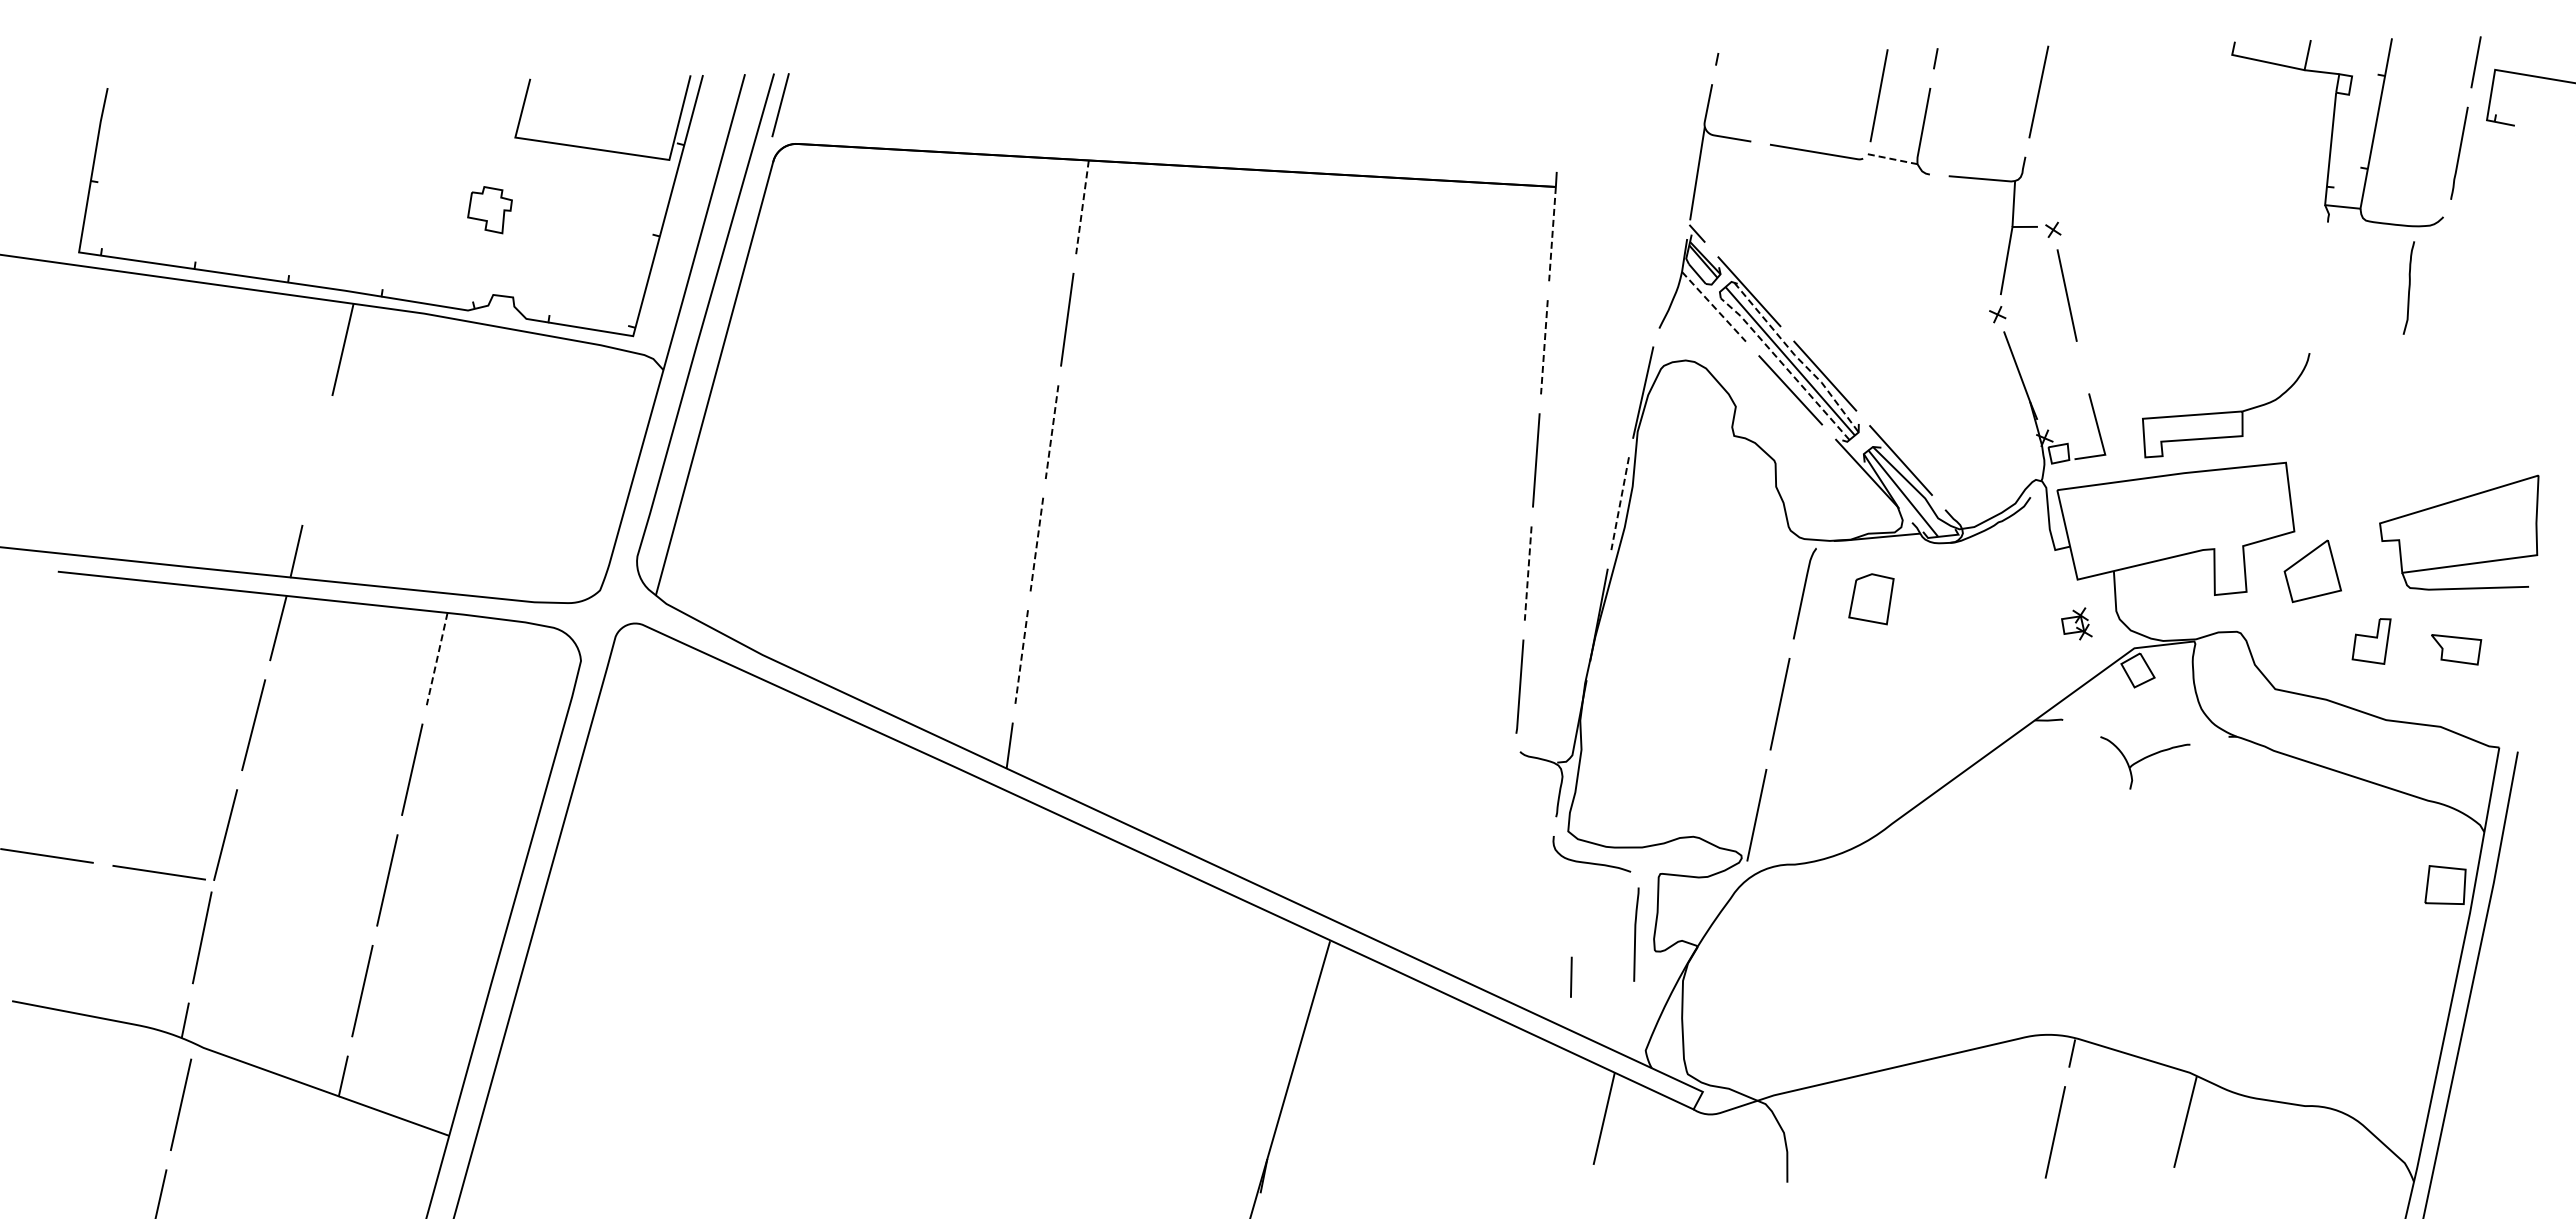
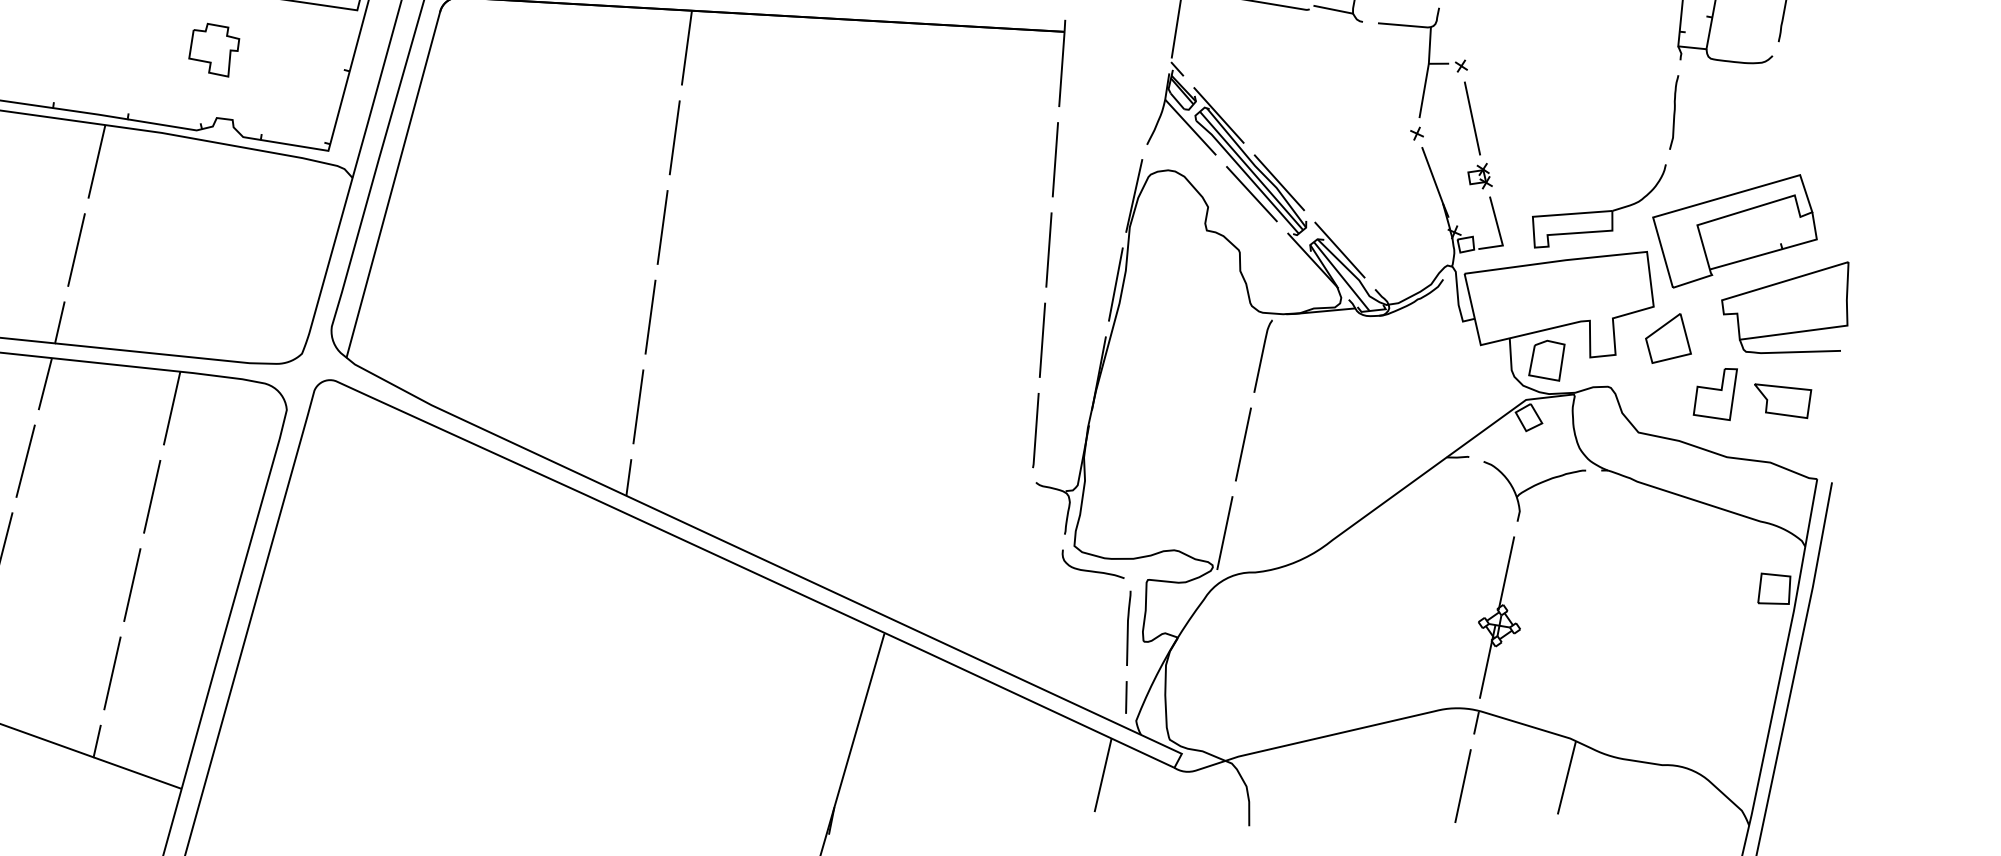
line: (1893, 159) -> (1333, 9), dashed -> solid
line: (1082, 207) -> (686, 48), dashed -> solid
part: (489, 210) -> (213, 50), size x1.43
line: (1552, 234) -> (1061, 69), dashed -> solid
curve: (2408, 287) -> (1673, 112), moved
line: (1714, 307) -> (1191, 128), dashed -> solid
line: (1544, 347) -> (1055, 159), dashed -> solid
line: (1797, 358) -> (1257, 168), dashed -> solid
line: (1785, 367) -> (1247, 175), dashed -> solid
line: (1052, 432) -> (662, 227), dashed -> solid
part: (2395, 436) -> (1734, 230), added
line: (317, 460) -> (76, 250), added
line: (1620, 504) -> (1116, 285), dashed -> solid
line: (1036, 545) -> (650, 317), dashed -> solid
line: (1528, 574) -> (1042, 341), dashed -> solid
part: (1871, 599) -> (1546, 360), moved
part: (2076, 623) -> (1479, 175), moved
part: (2371, 641) -> (1715, 394), size x1.43
part: (2456, 649) -> (1783, 400), size x1.43
line: (1021, 657) -> (638, 407), dashed -> solid
line: (437, 659) -> (172, 408), dashed -> solid
part: (2145, 762) -> (1534, 491), size x1.43
part: (2100, 920) -> (1499, 617), added
line: (1571, 976) -> (1126, 696), moved

